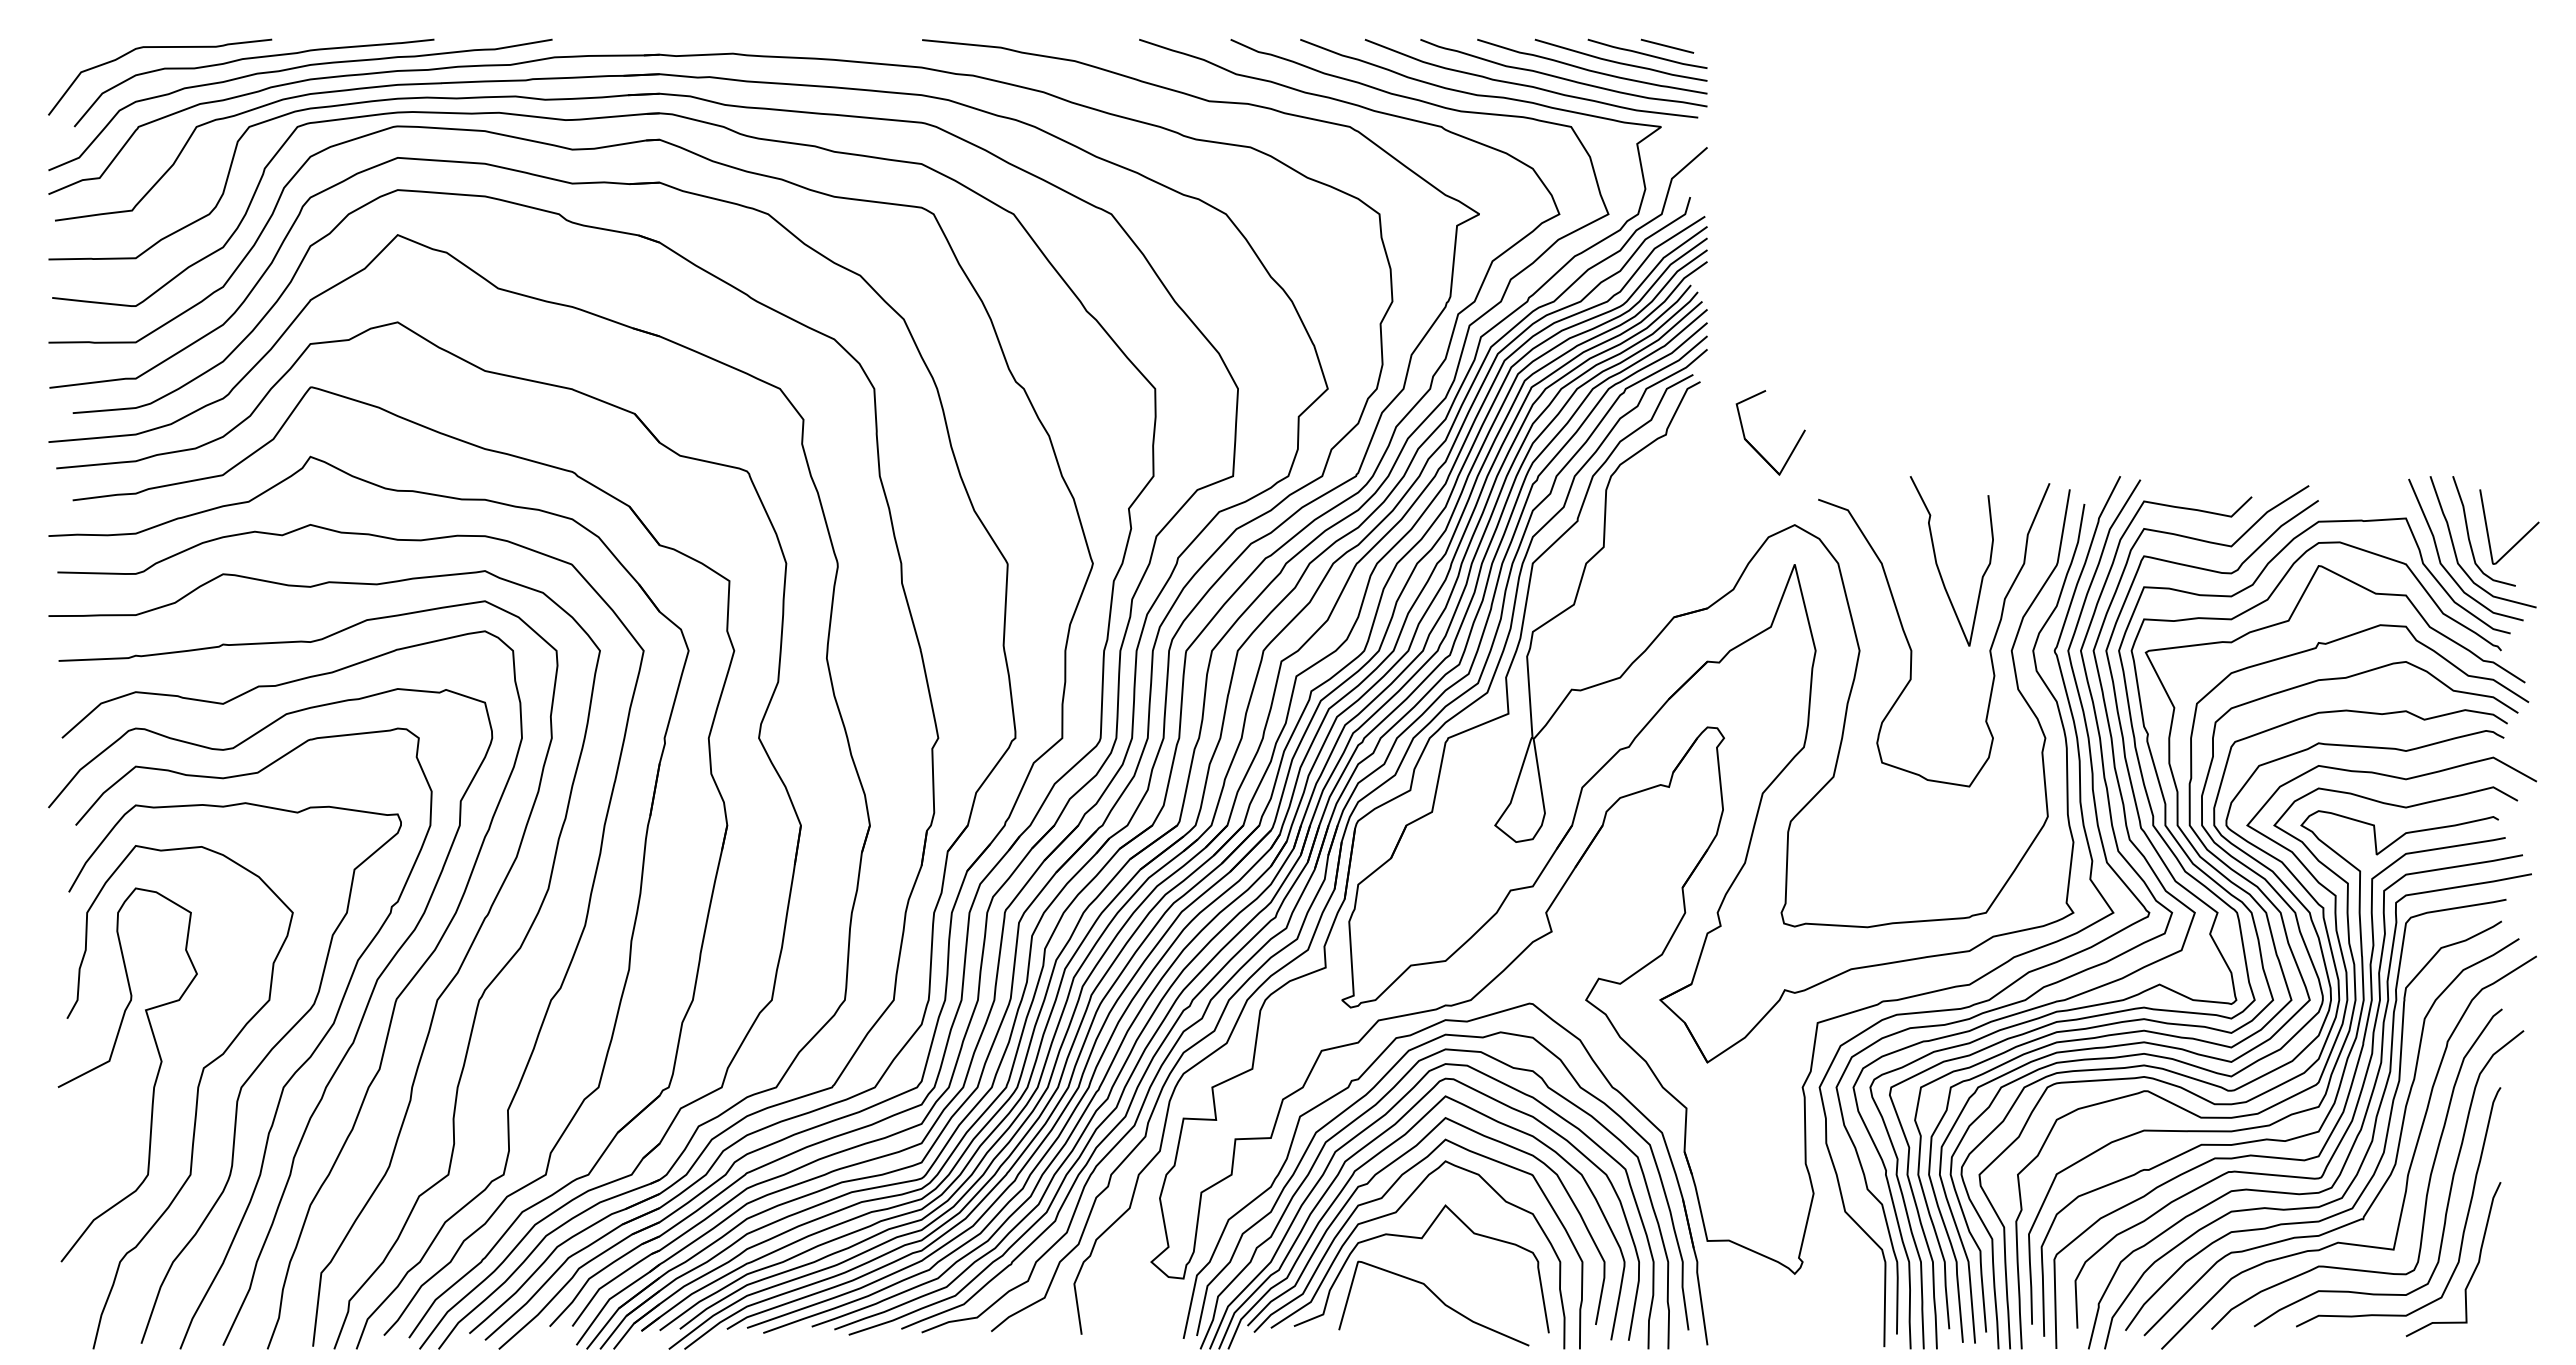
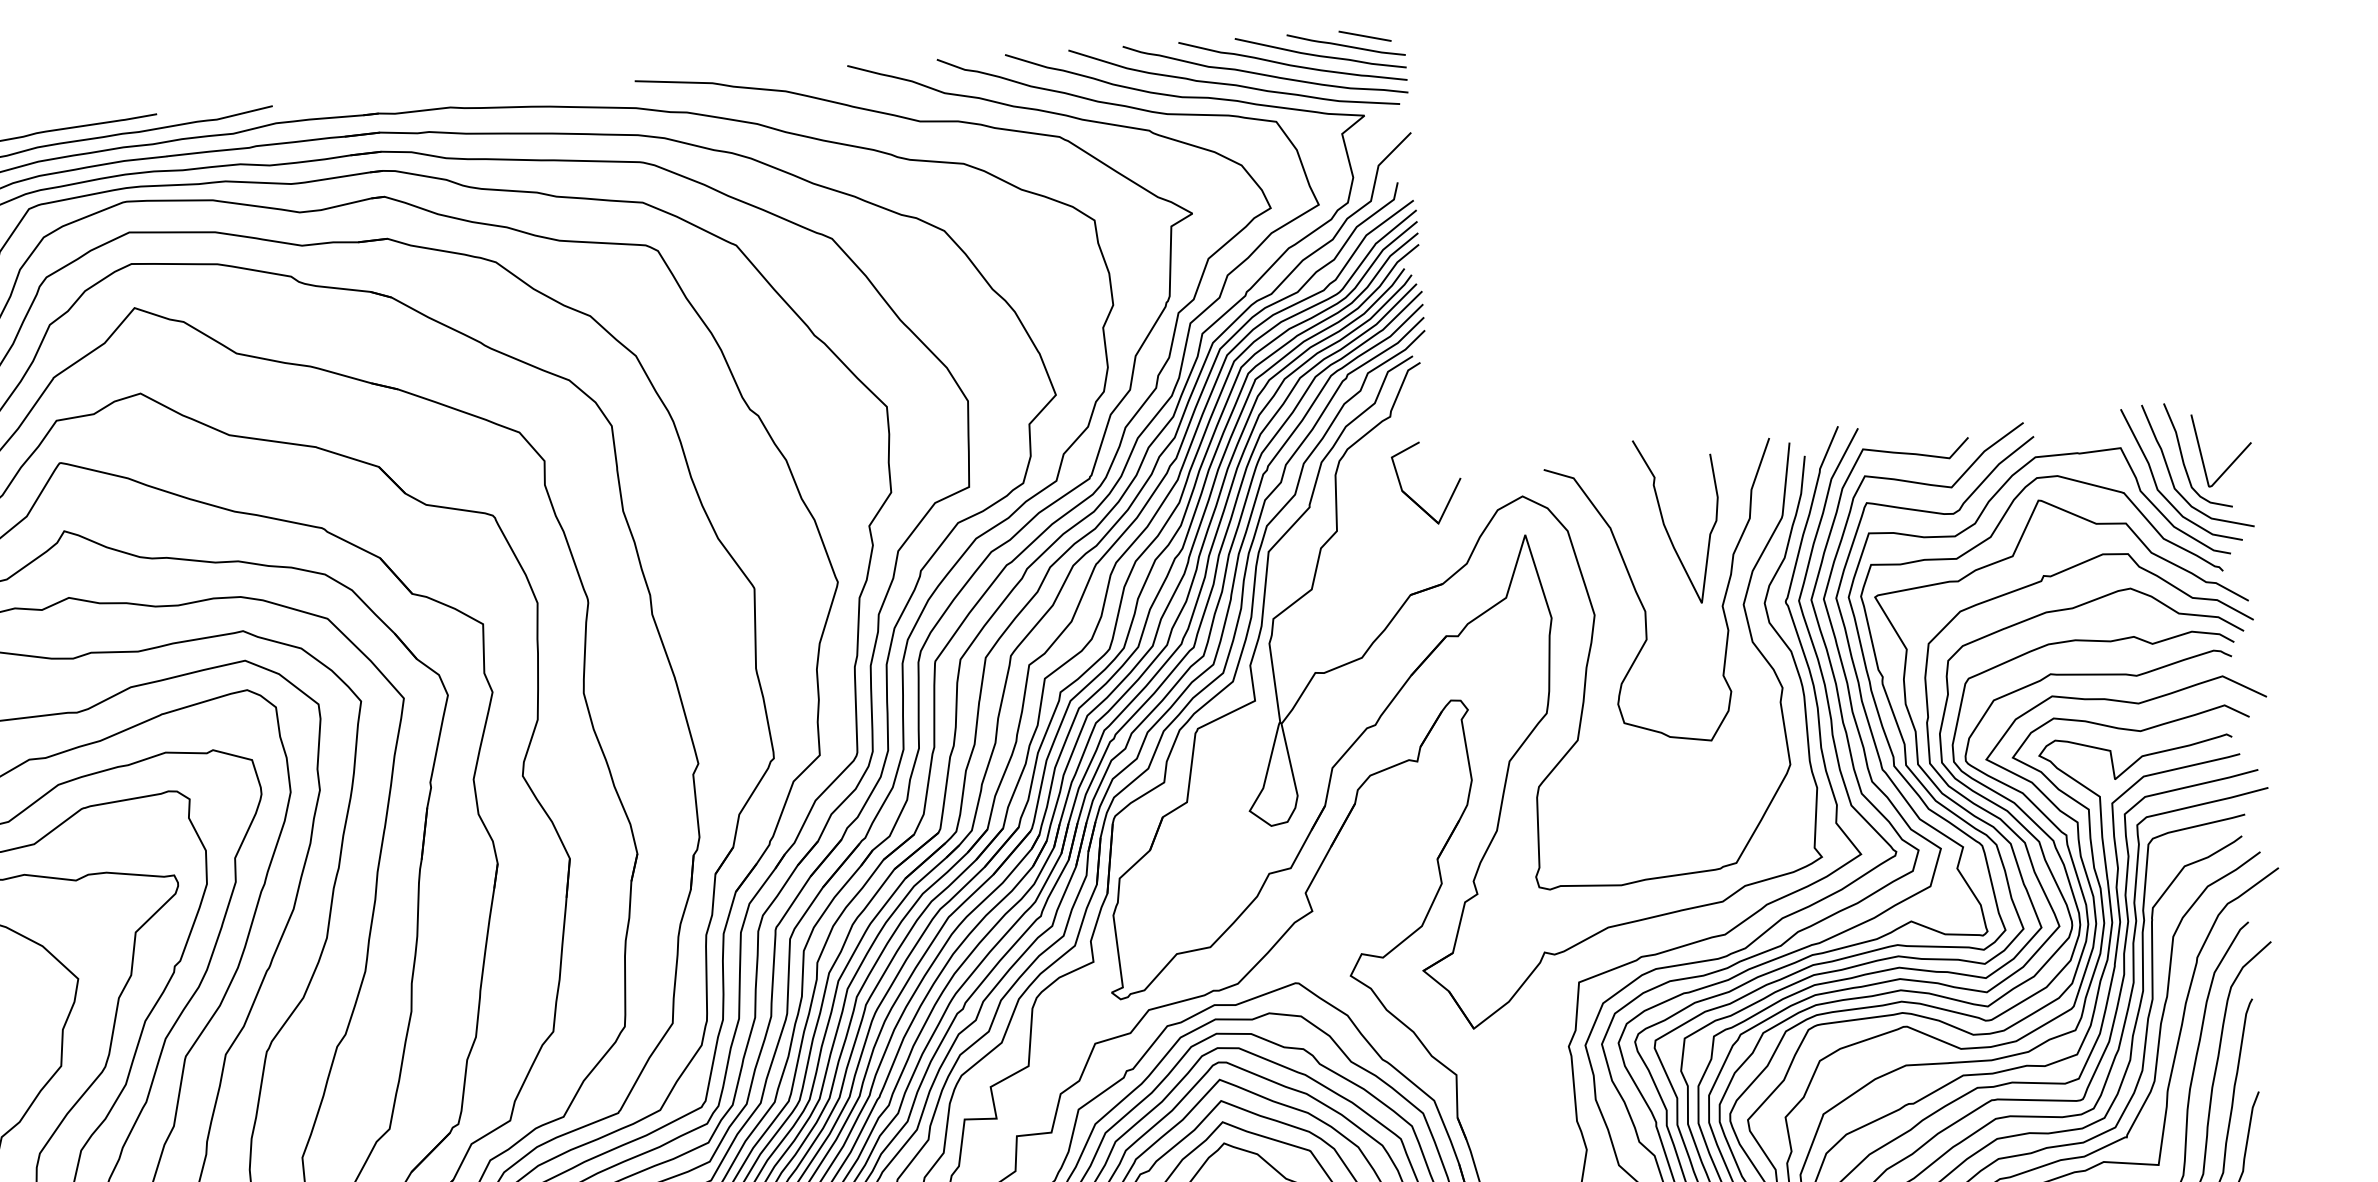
part: (1754, 447) -> (1412, 498), moved

